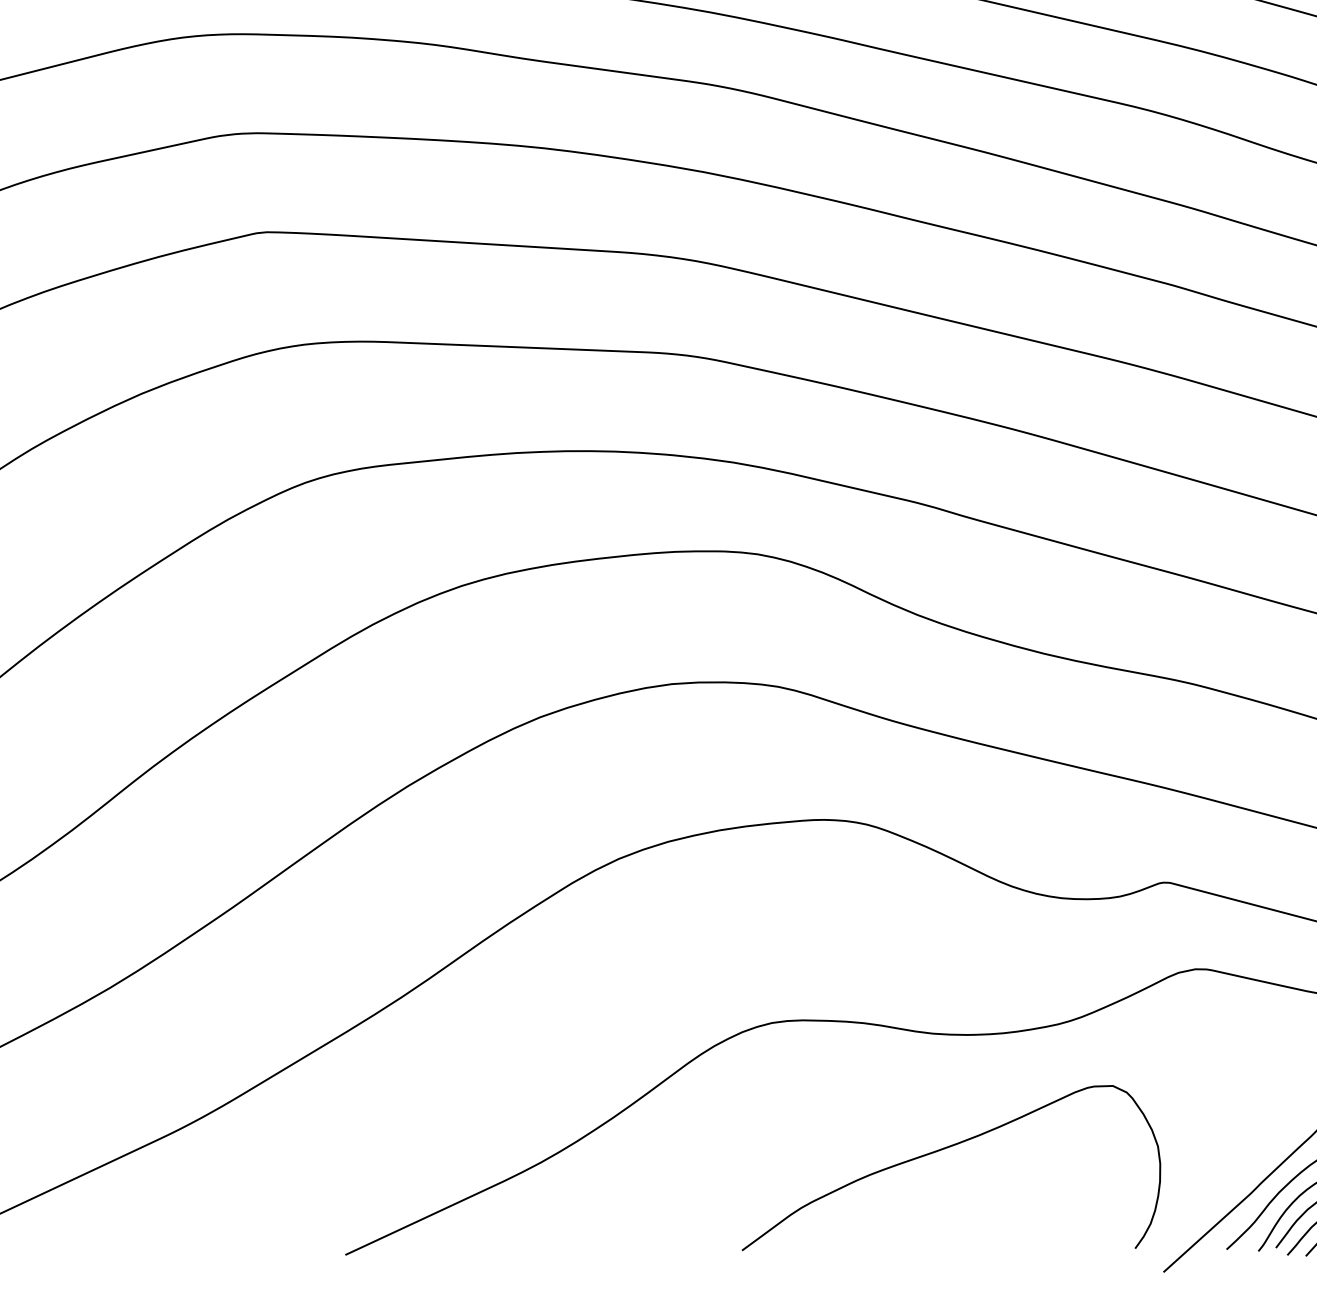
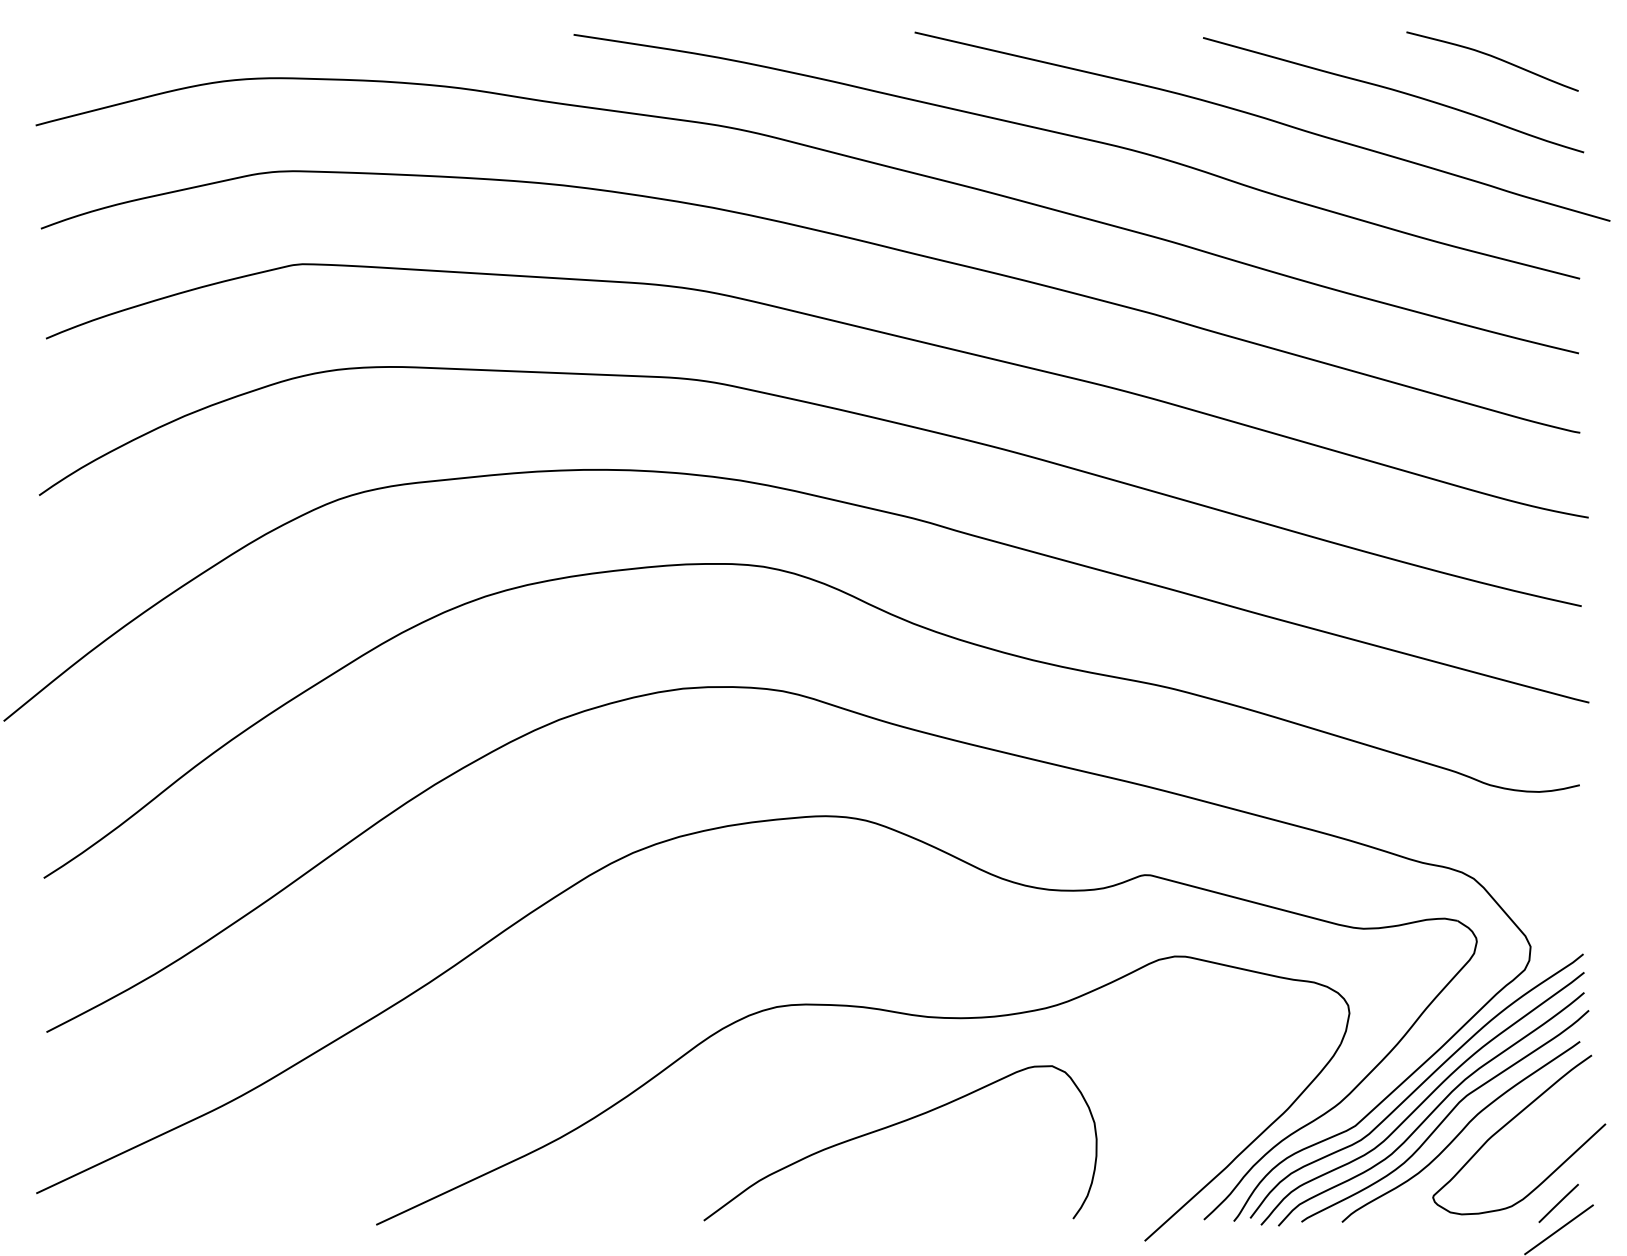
curve: (946, 1149) -> (895, 1125), moved

